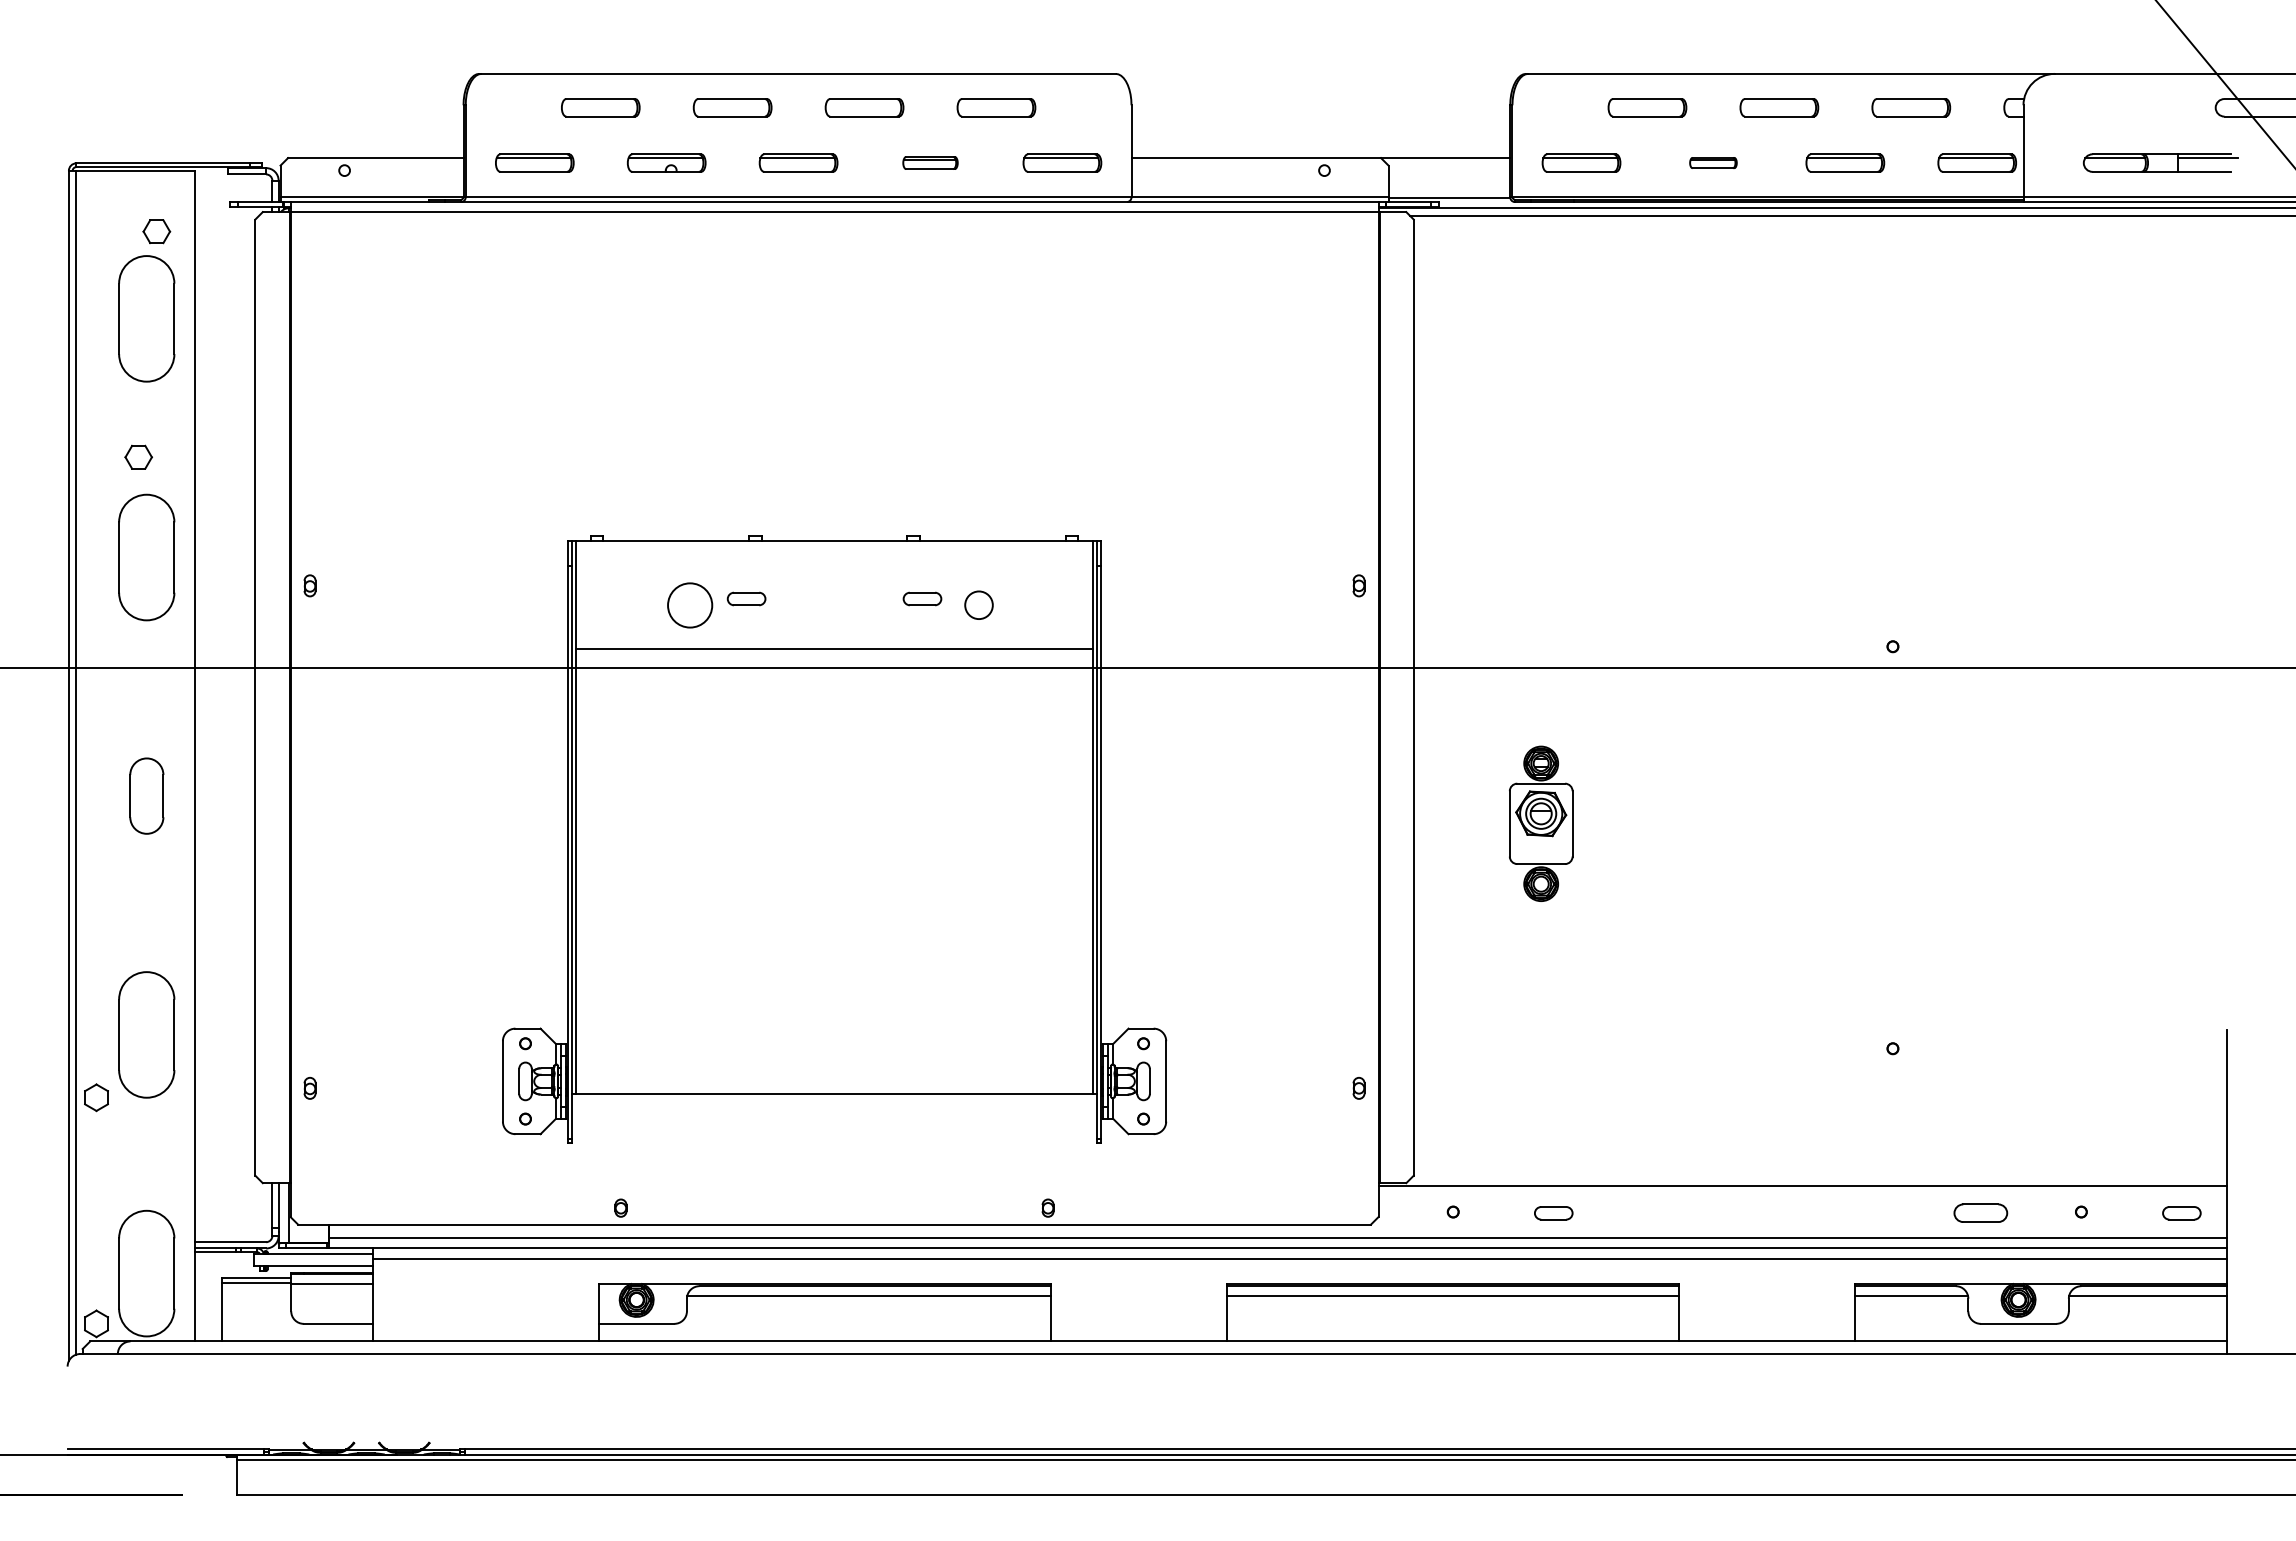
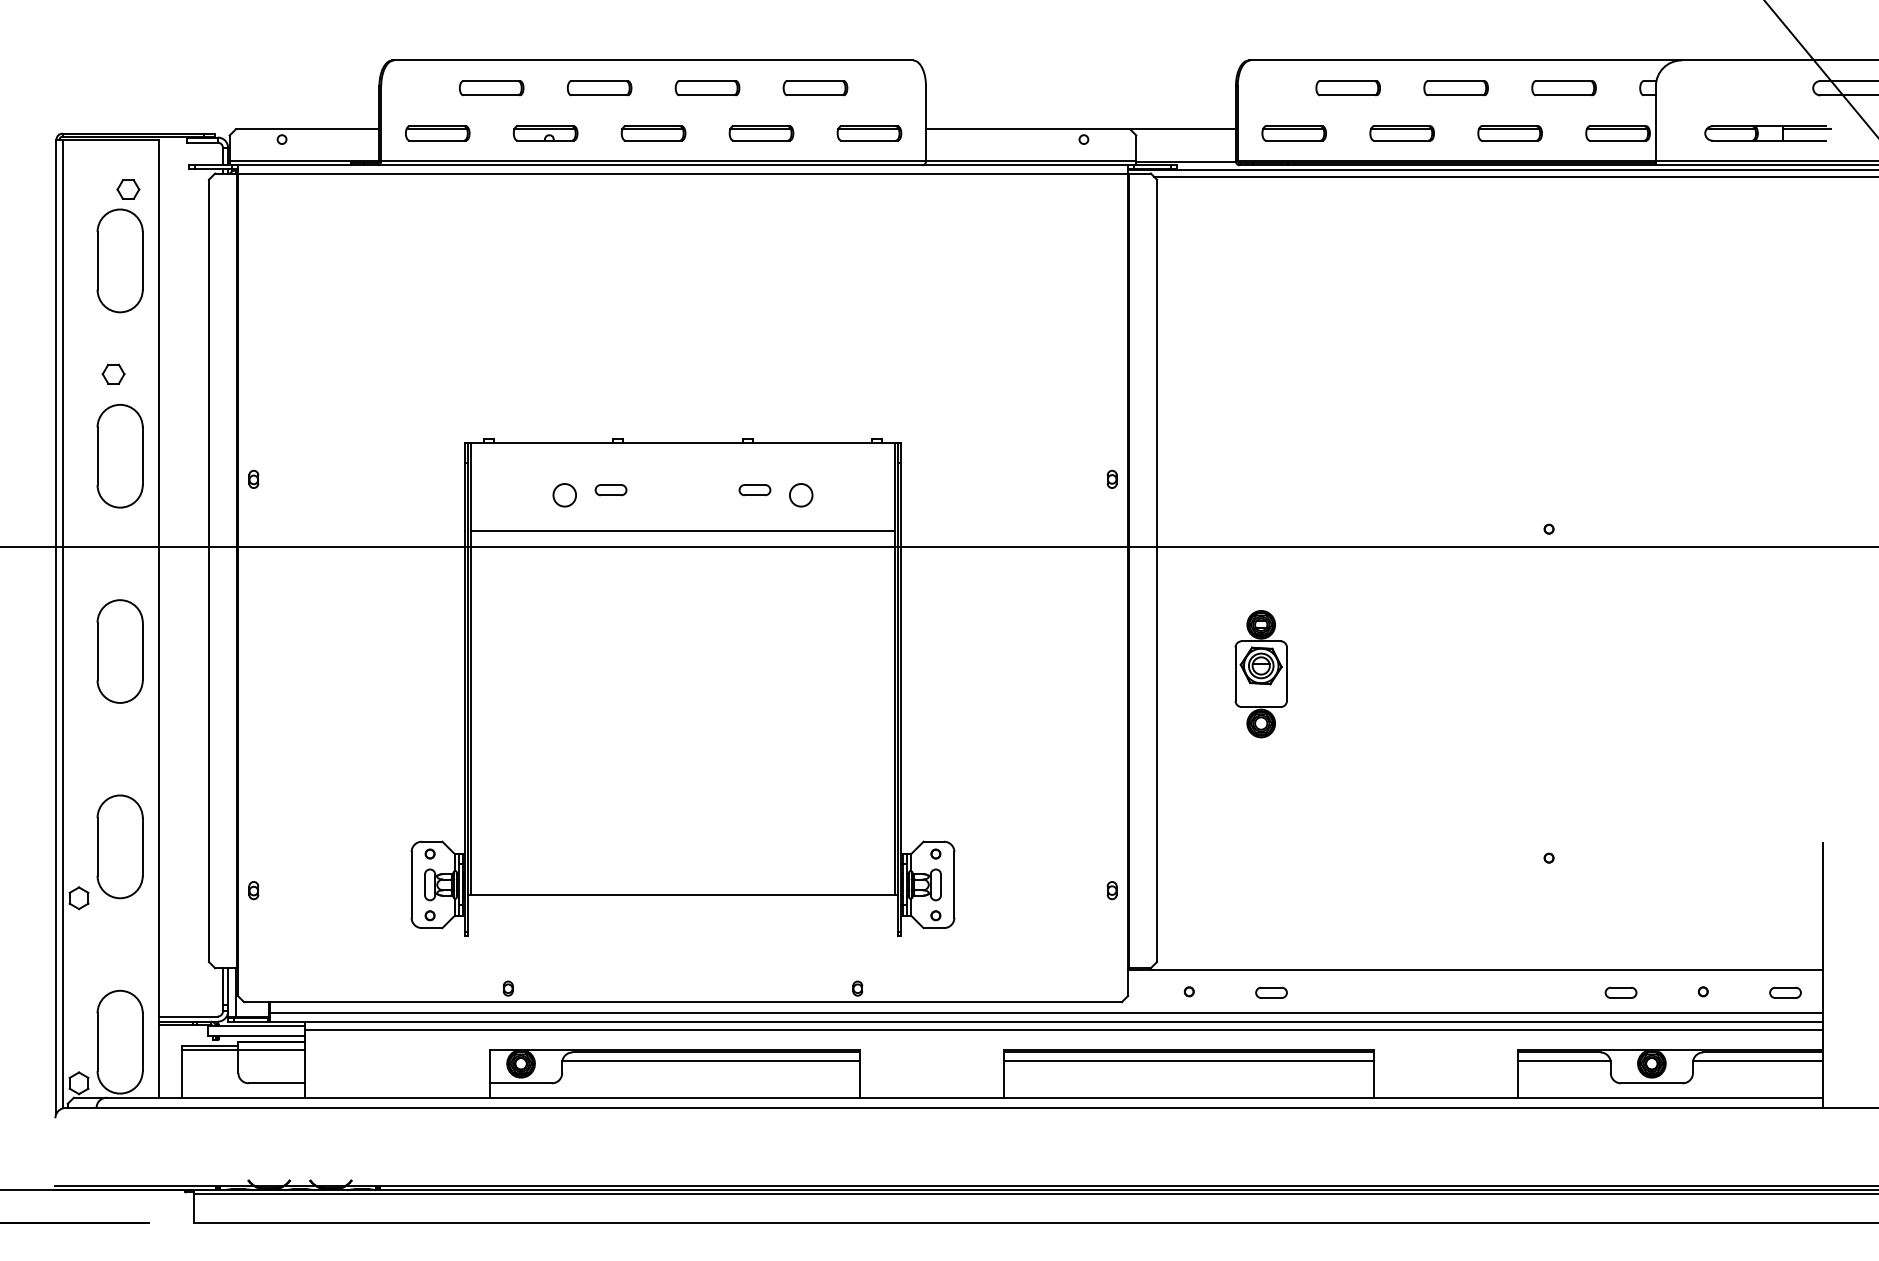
part: (930, 162) -> (761, 132), size x1.43
part: (1713, 162) -> (1402, 132), size x1.67
circle: (689, 604) -> (564, 494), size x0.62
part: (146, 795) -> (119, 650), size x1.67
part: (1980, 1213) -> (1620, 993), size x0.71

